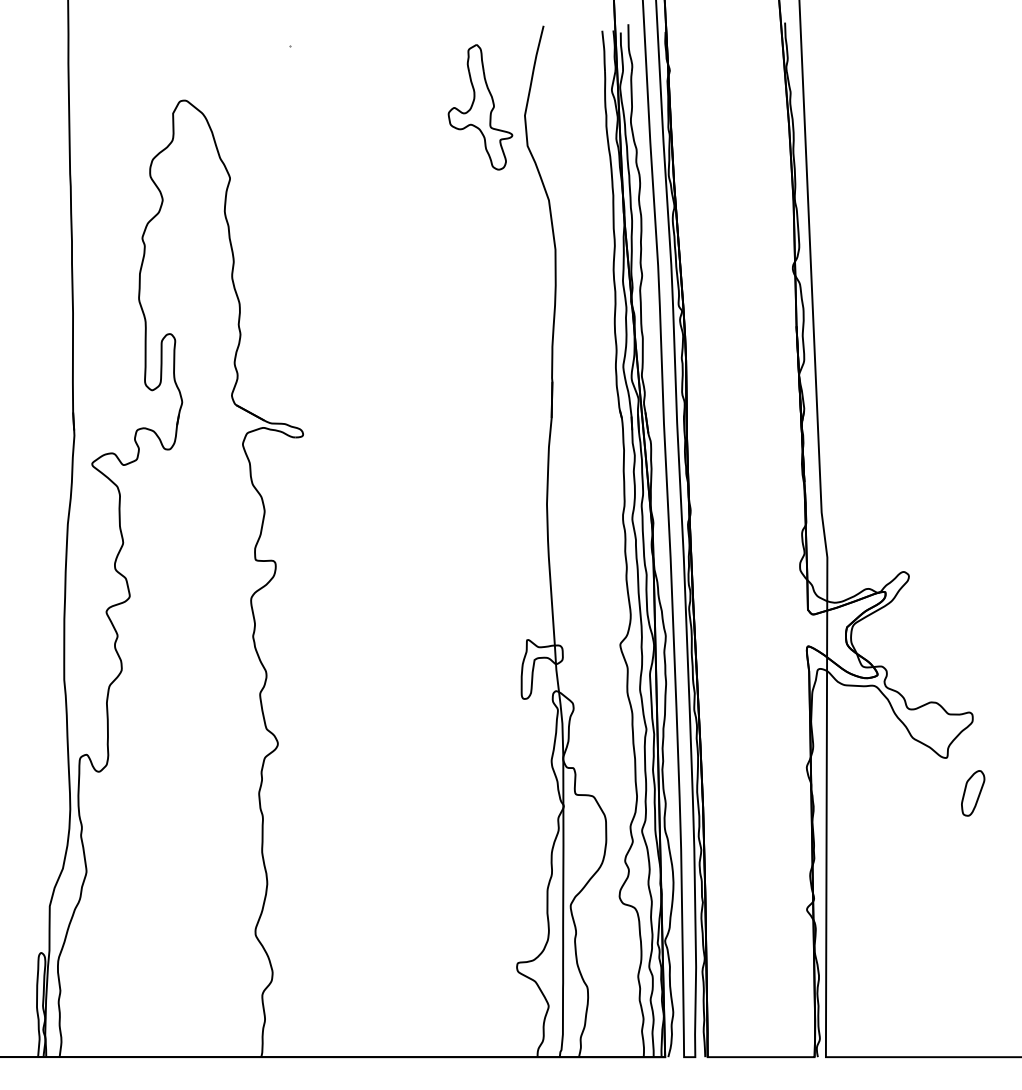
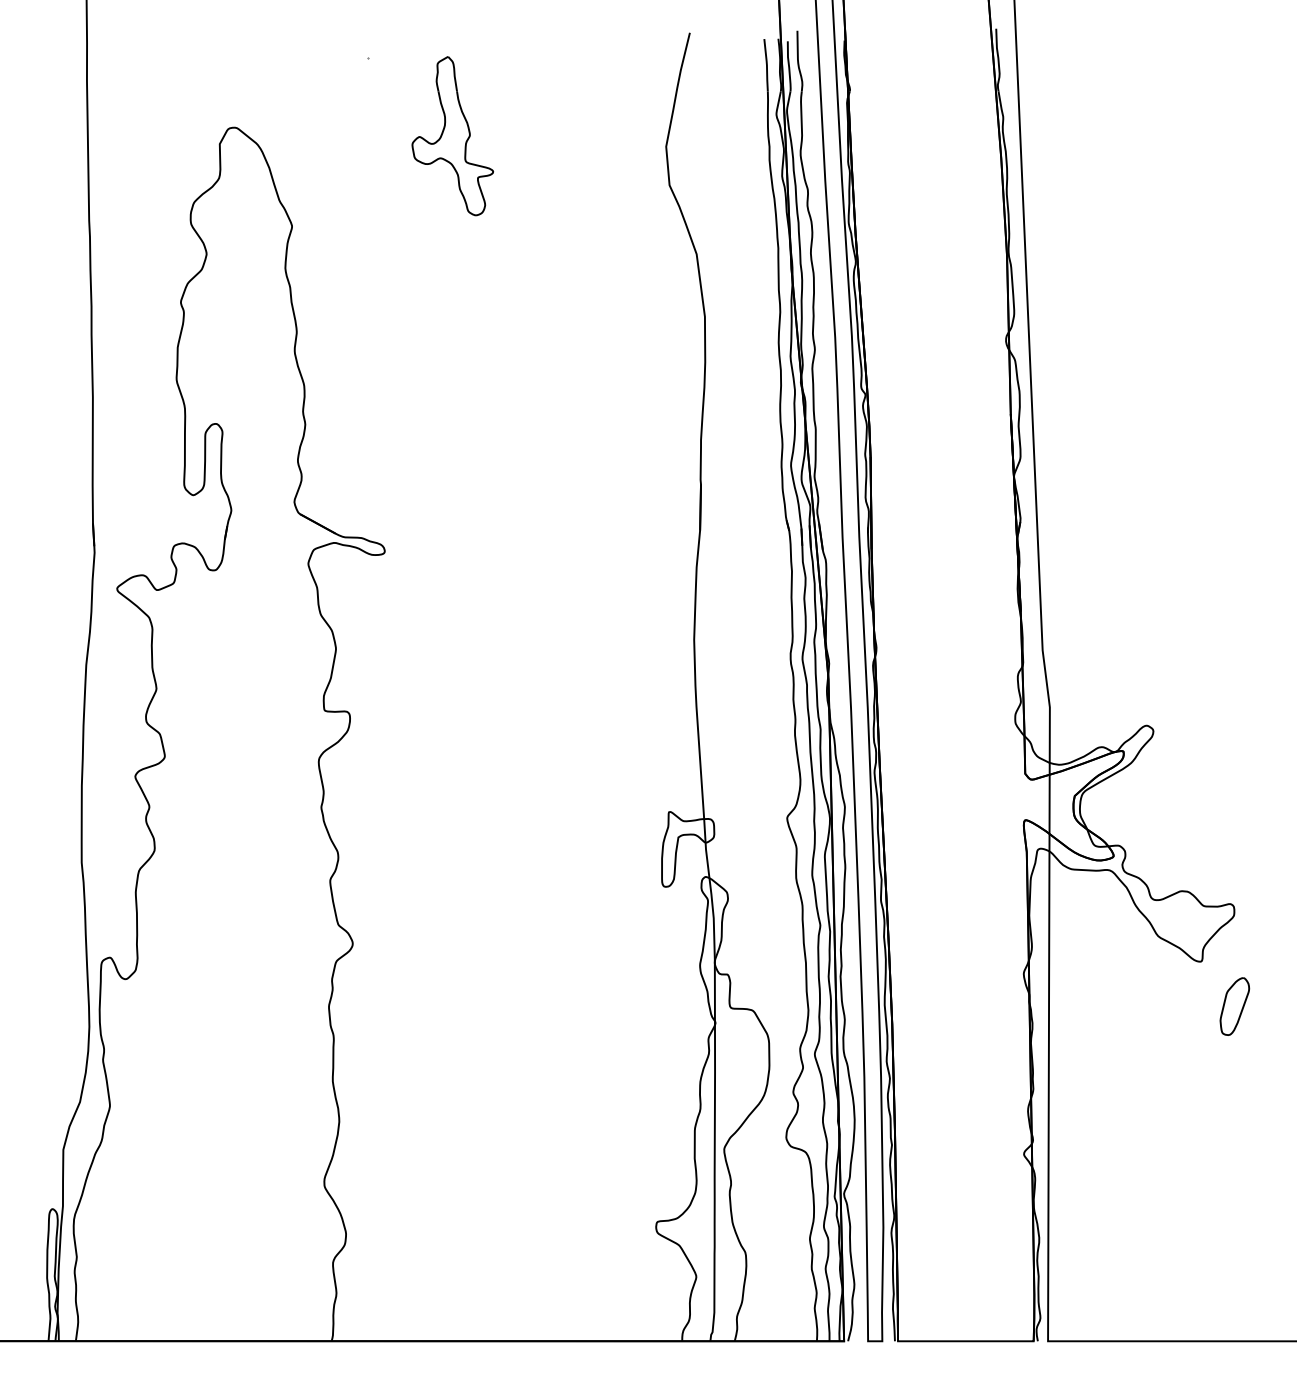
part: (480, 107) -> (452, 136), moved

